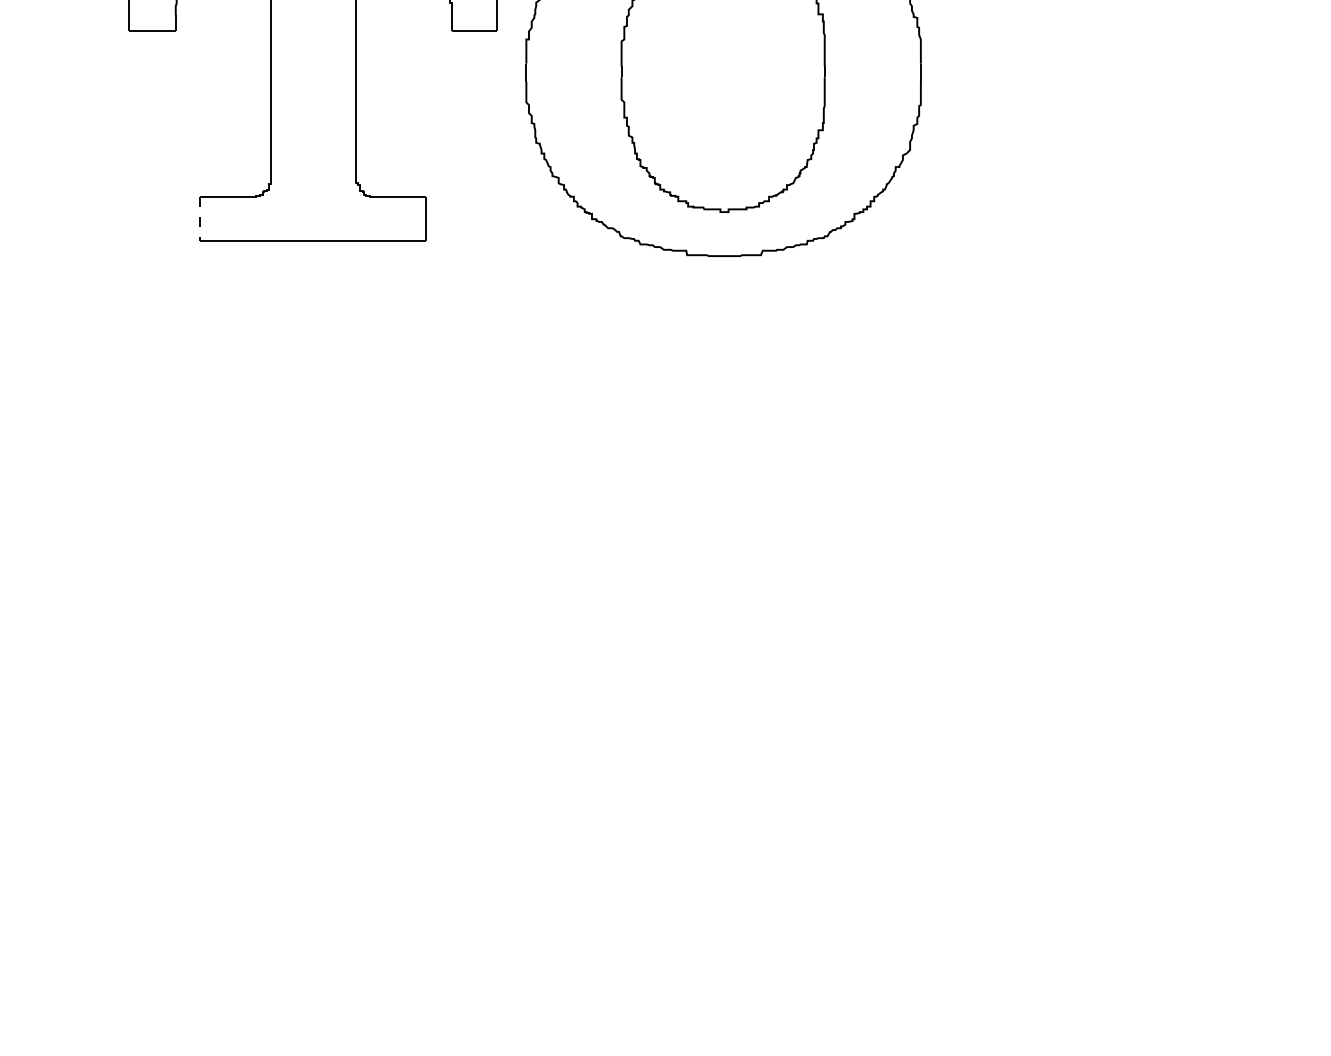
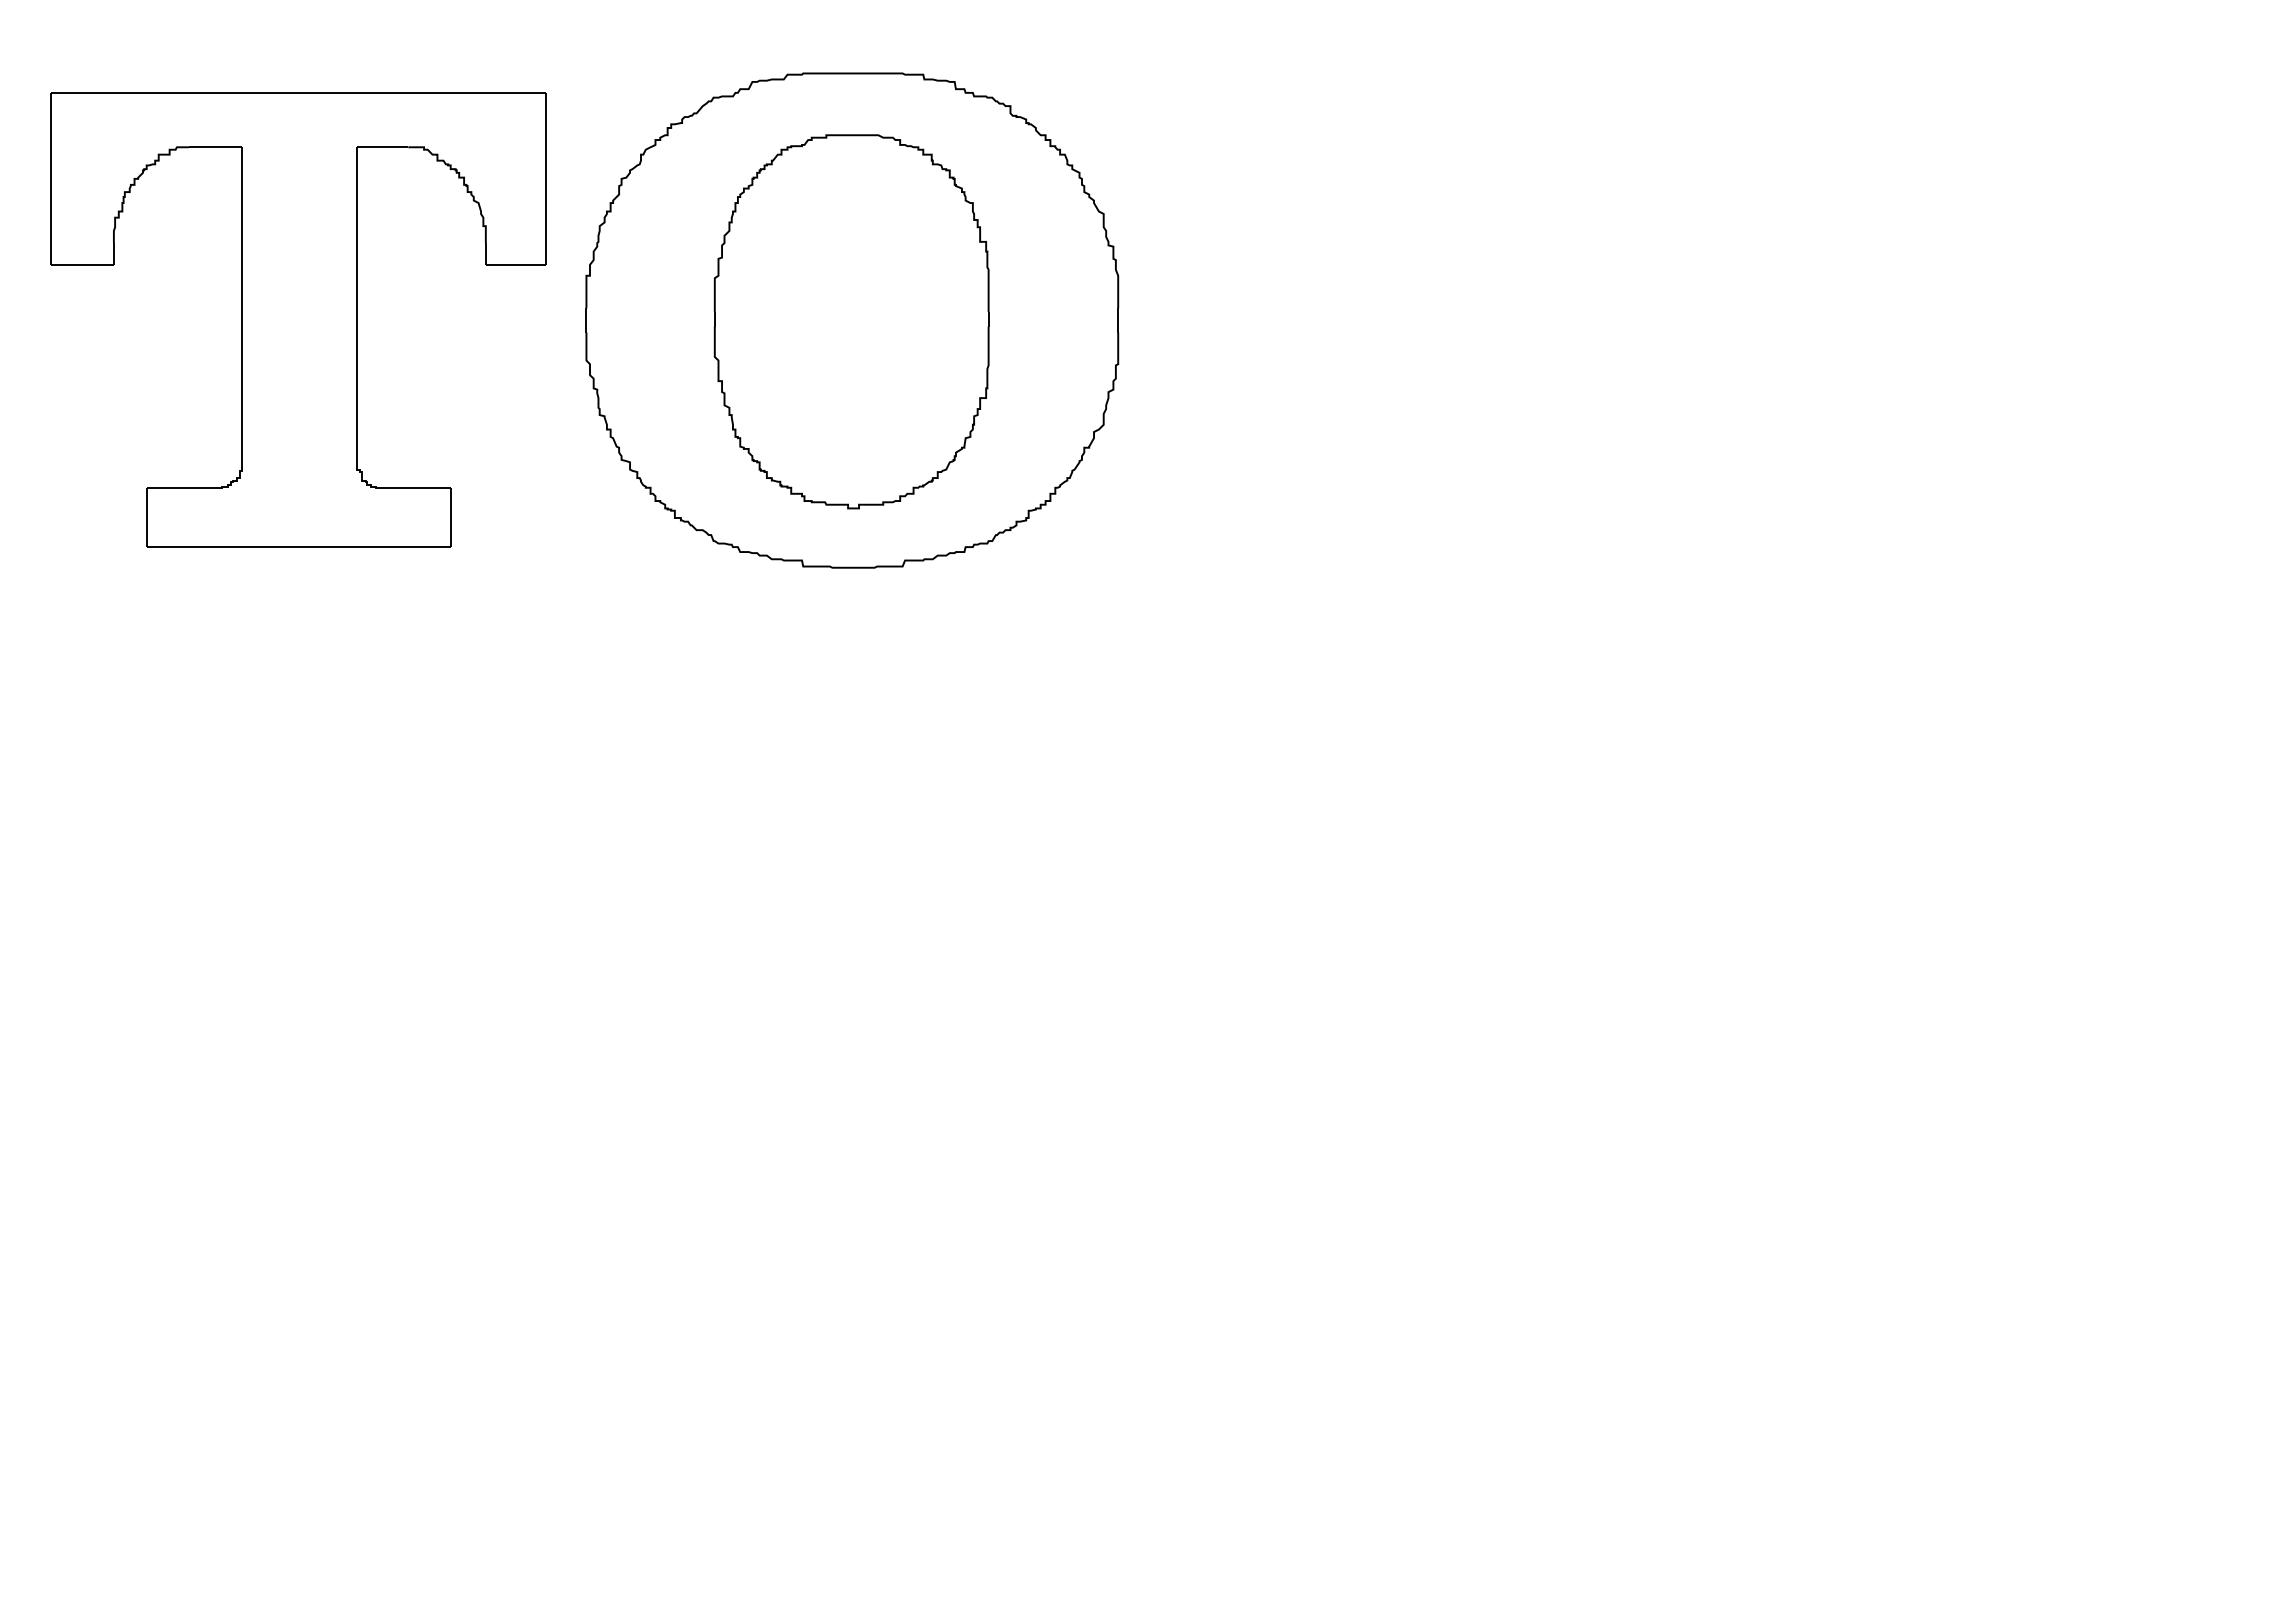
line: (199, 218) -> (146, 517), dashed -> solid

